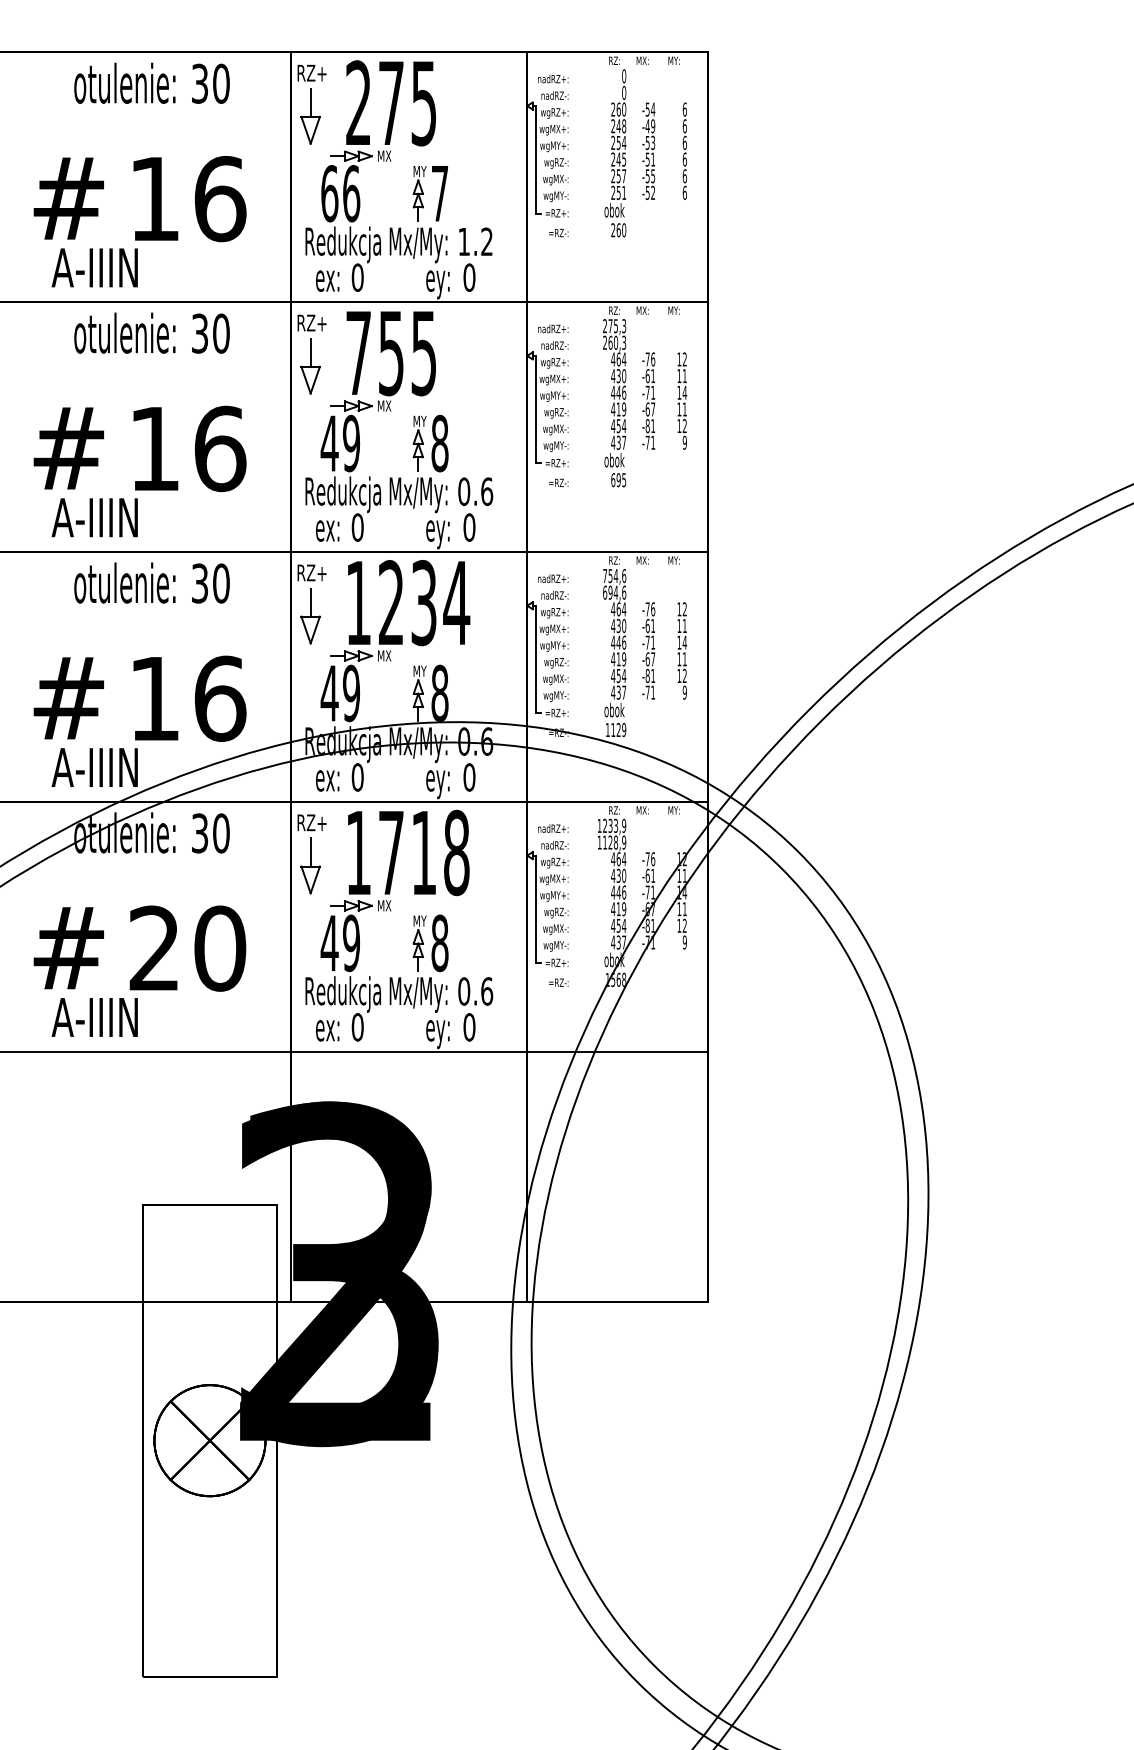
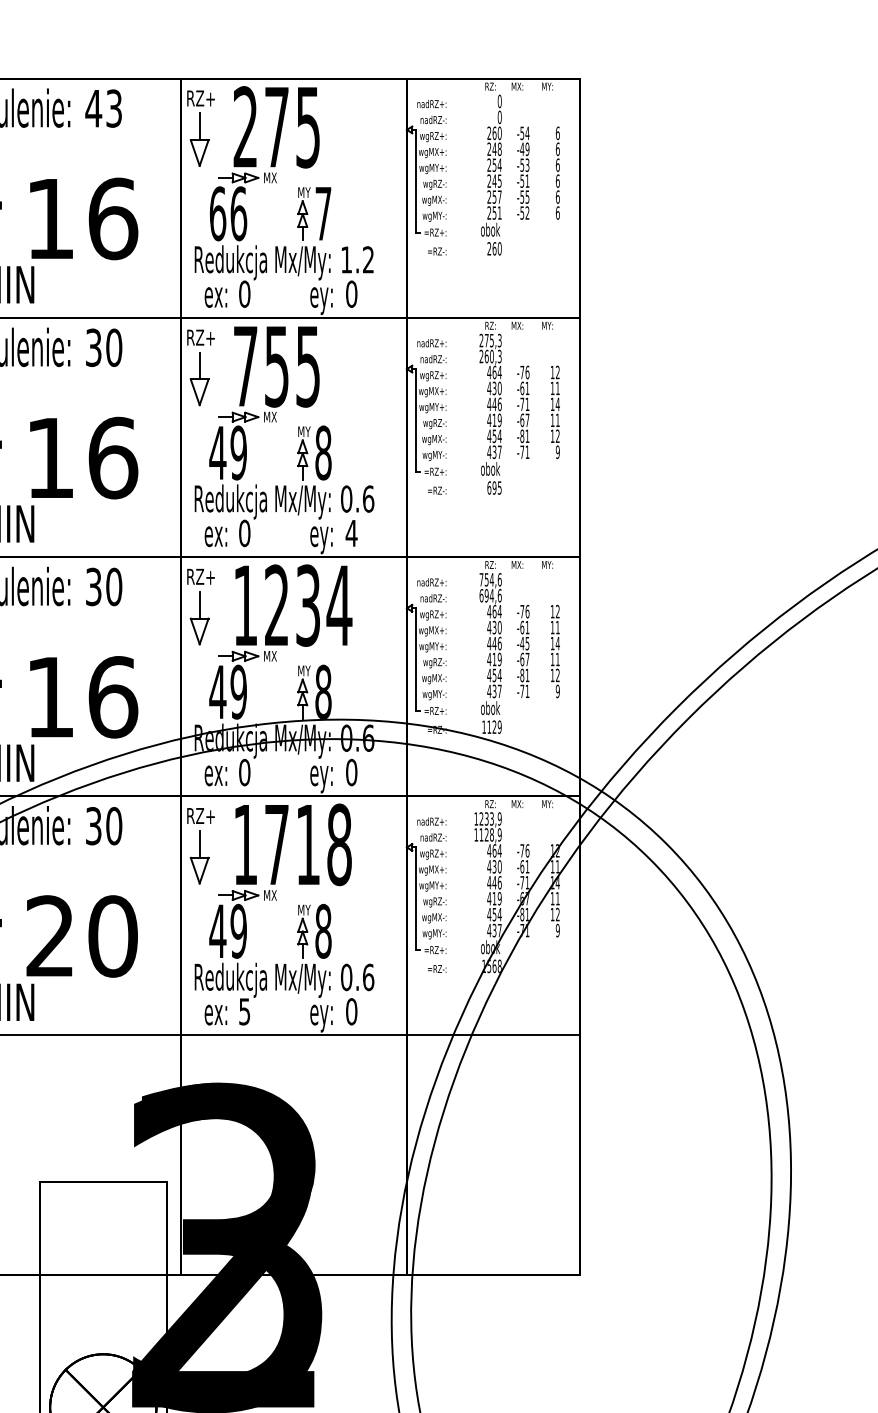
text: (210, 83) -> (103, 108), 30 -> 43
text: (469, 527) -> (351, 533), 0 -> 4
text: (650, 642) -> (524, 643), -71 -> -45
text: (357, 1027) -> (244, 1011), 0 -> 5

